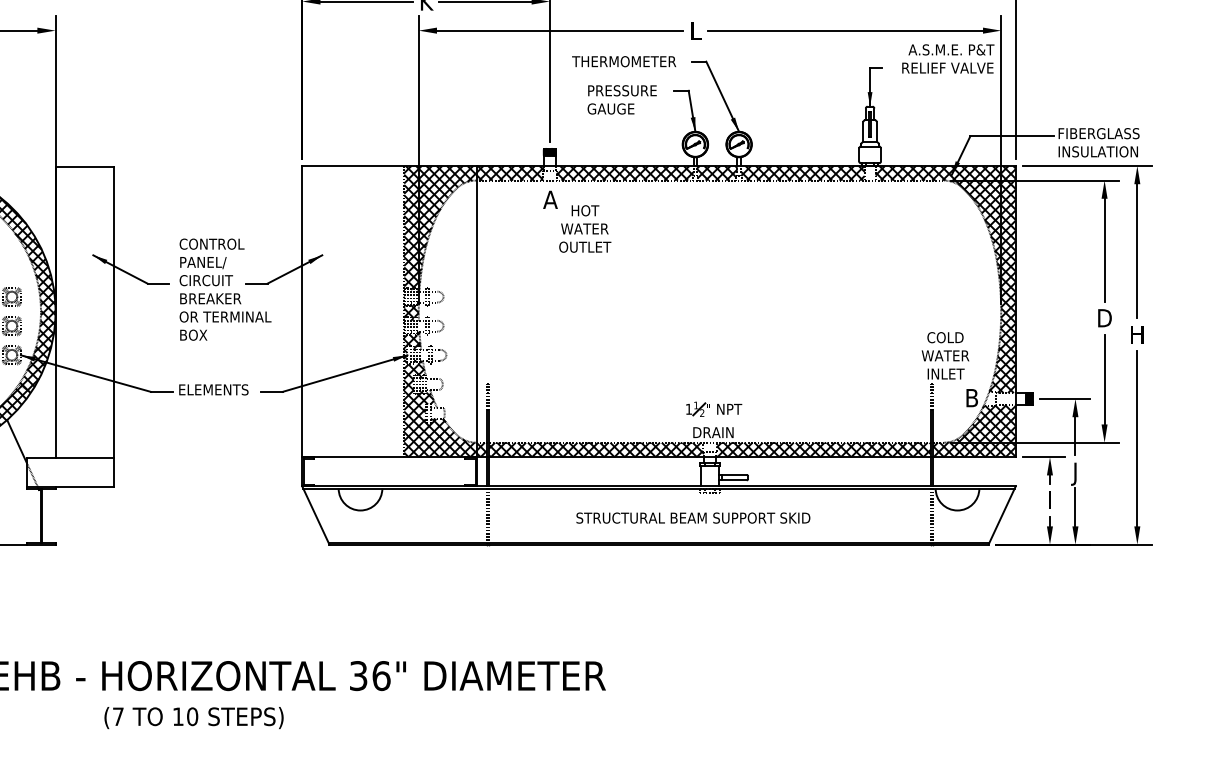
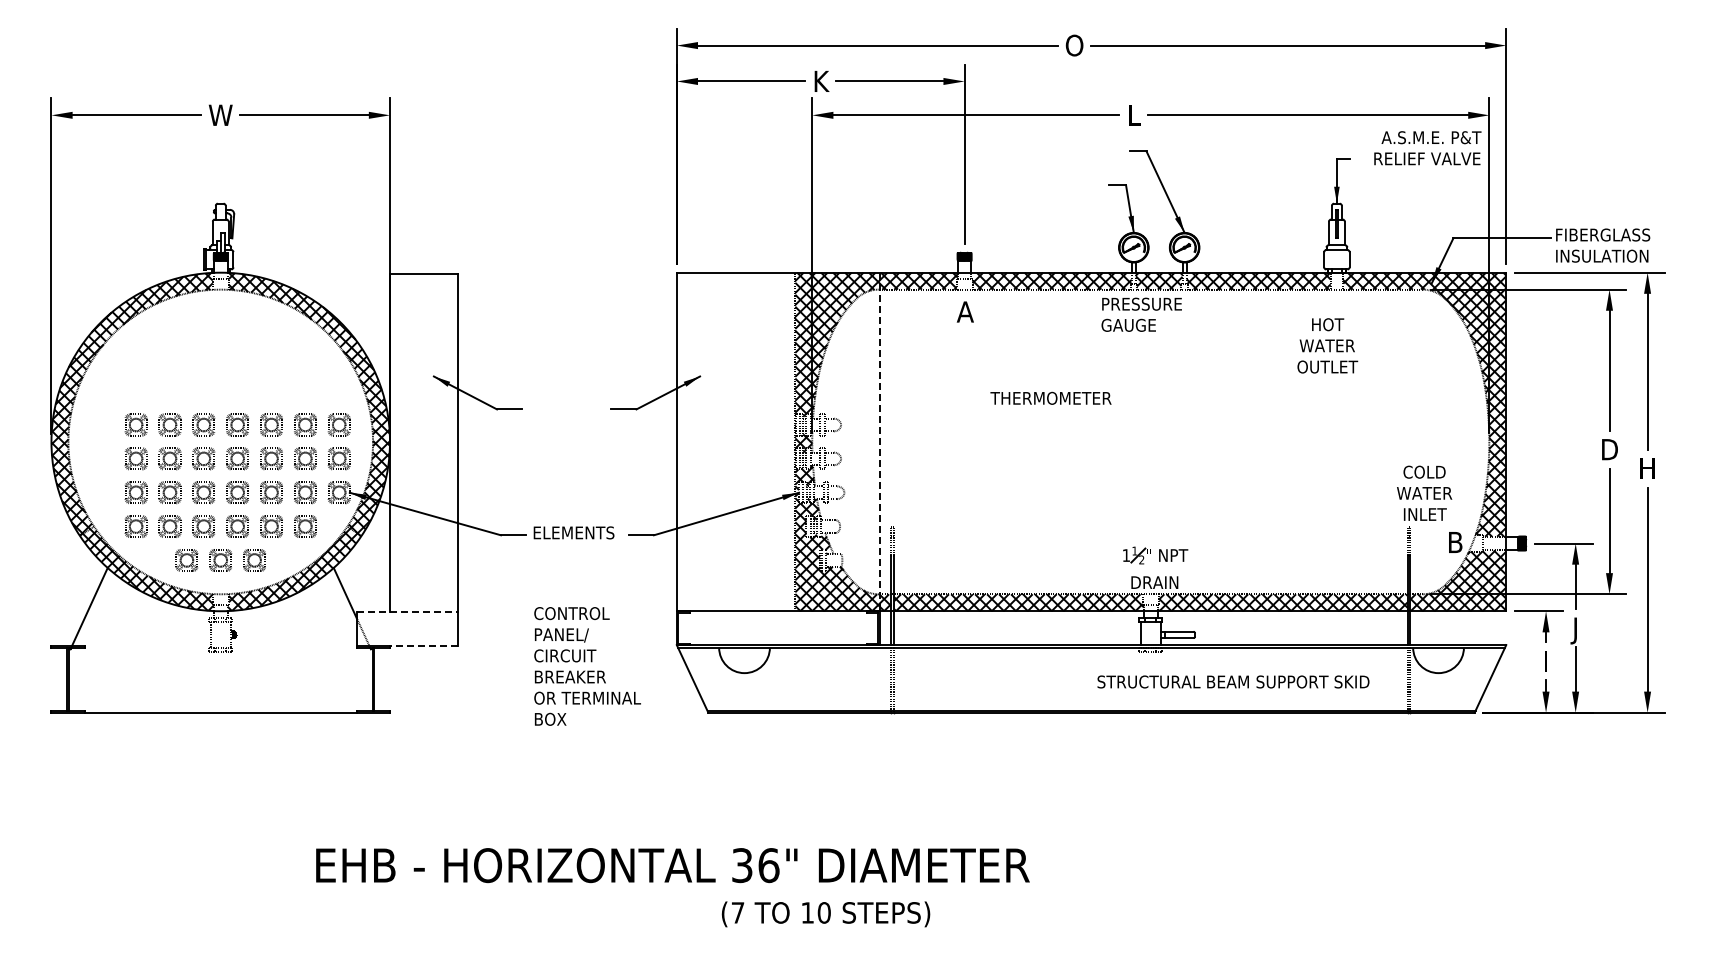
text: (623, 60) -> (1050, 397), moved
text: (621, 99) -> (1141, 314), moved
text: (585, 228) -> (1327, 345), moved
text: (225, 289) -> (587, 666), moved
line: (476, 312) -> (879, 442), solid -> dashed
line: (70, 458) -> (407, 612), solid -> dashed
line: (84, 487) -> (423, 646), solid -> dashed
text: (693, 517) -> (1233, 681), moved
text: (193, 718) -> (825, 914), moved

